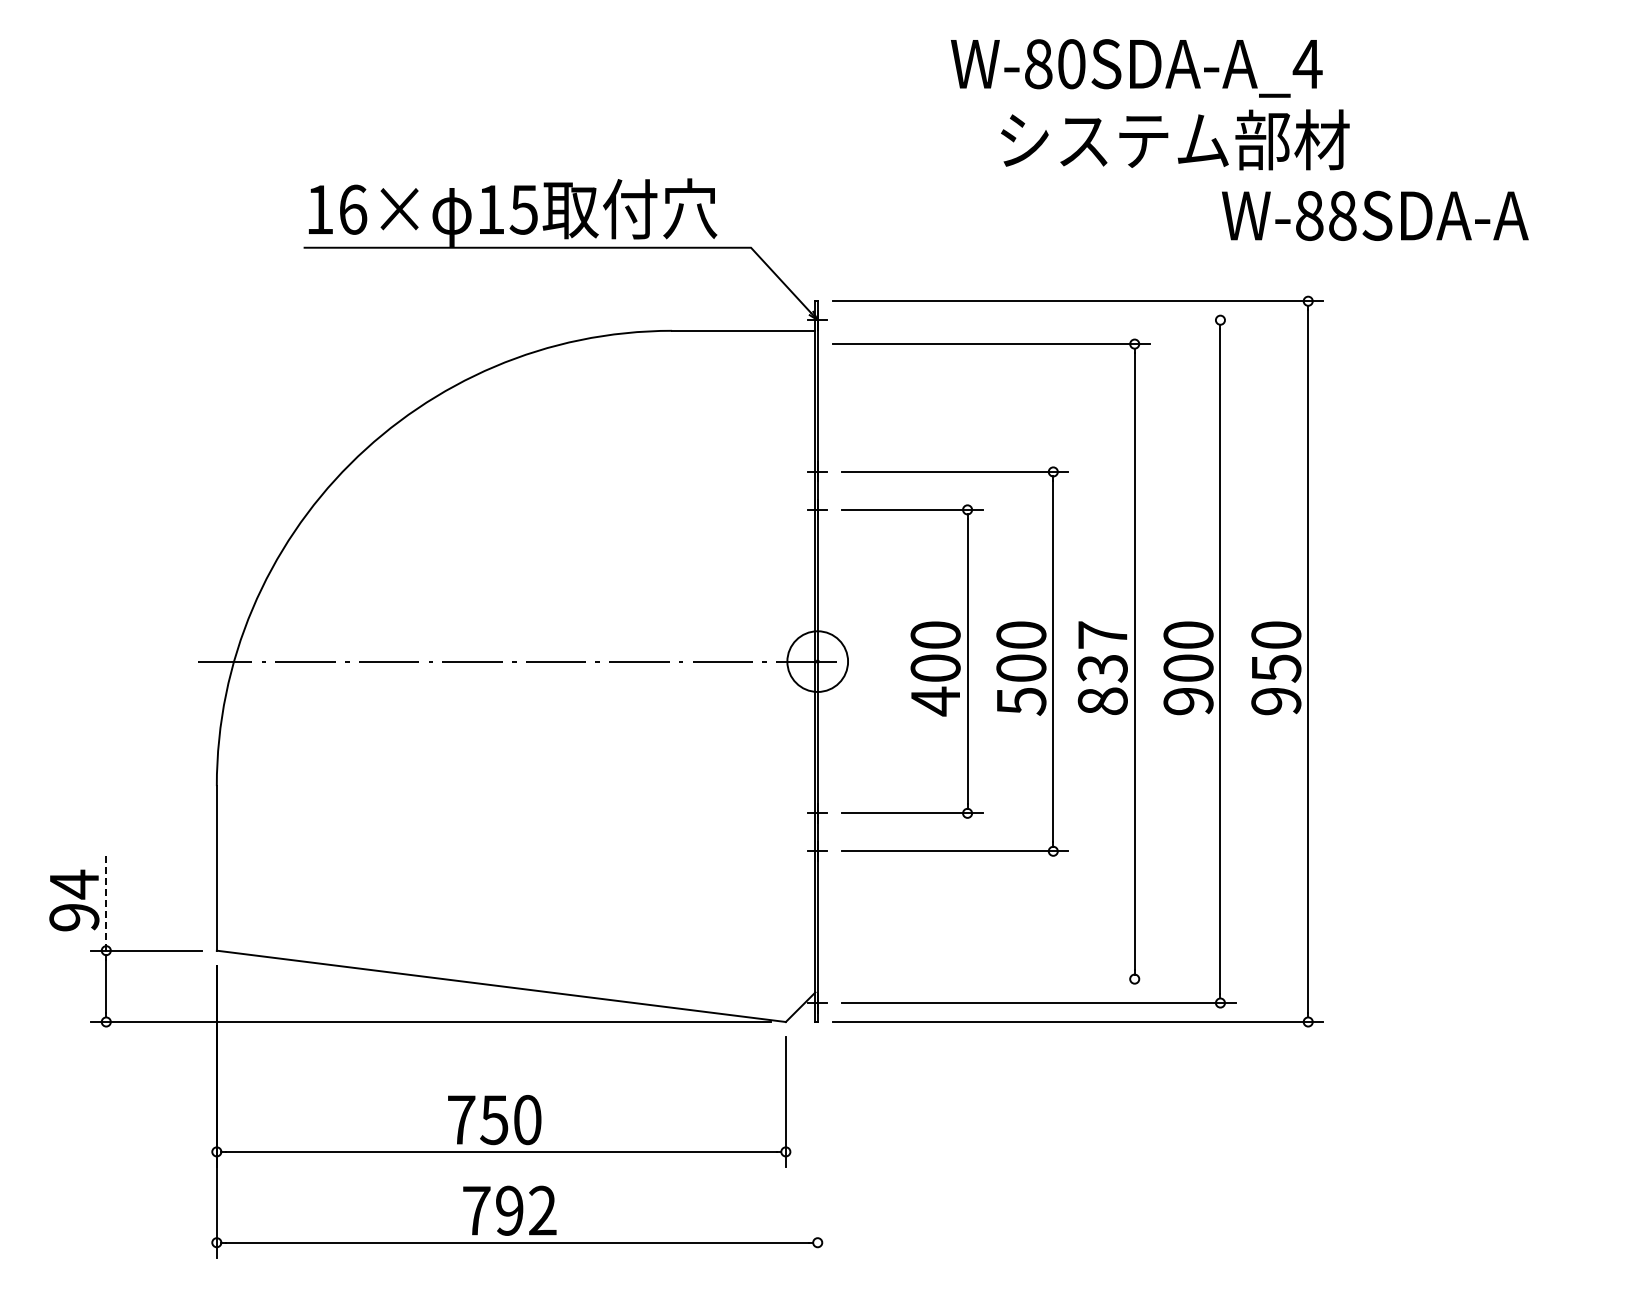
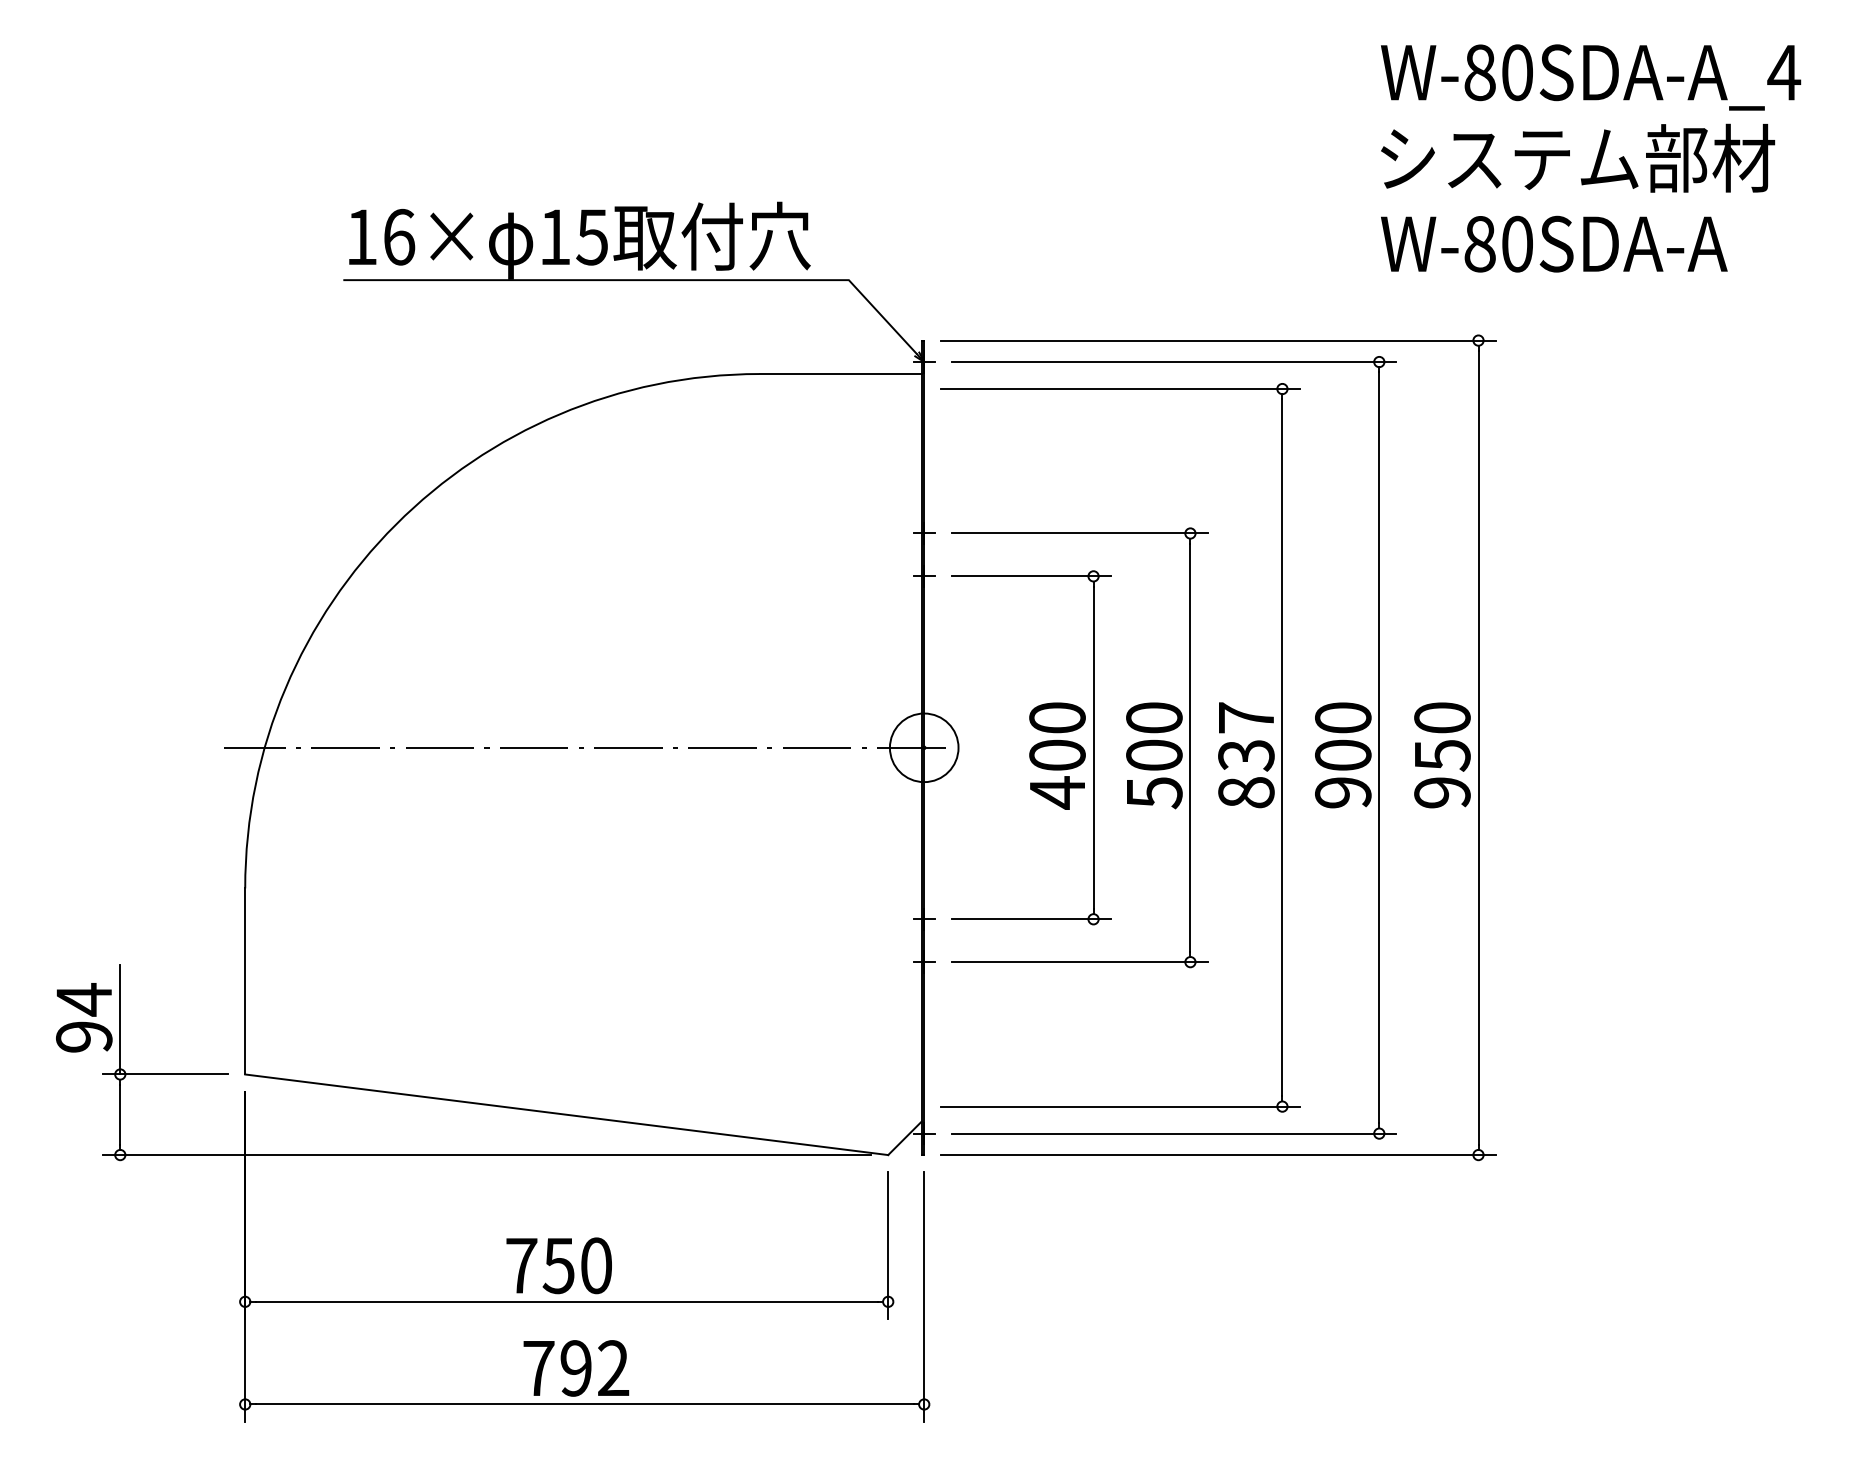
text: (1136, 68) -> (1590, 77), moved
text: (1175, 139) -> (1578, 157), moved
text: (1342, 215) -> (1517, 243), W-88SDA-A -> W-80SDA-A
line: (1038, 320) -> (1173, 362), added
line: (106, 902) -> (120, 1020), dashed -> solid
line: (990, 979) -> (1119, 1107), added
line: (817, 1147) -> (923, 1296), added

